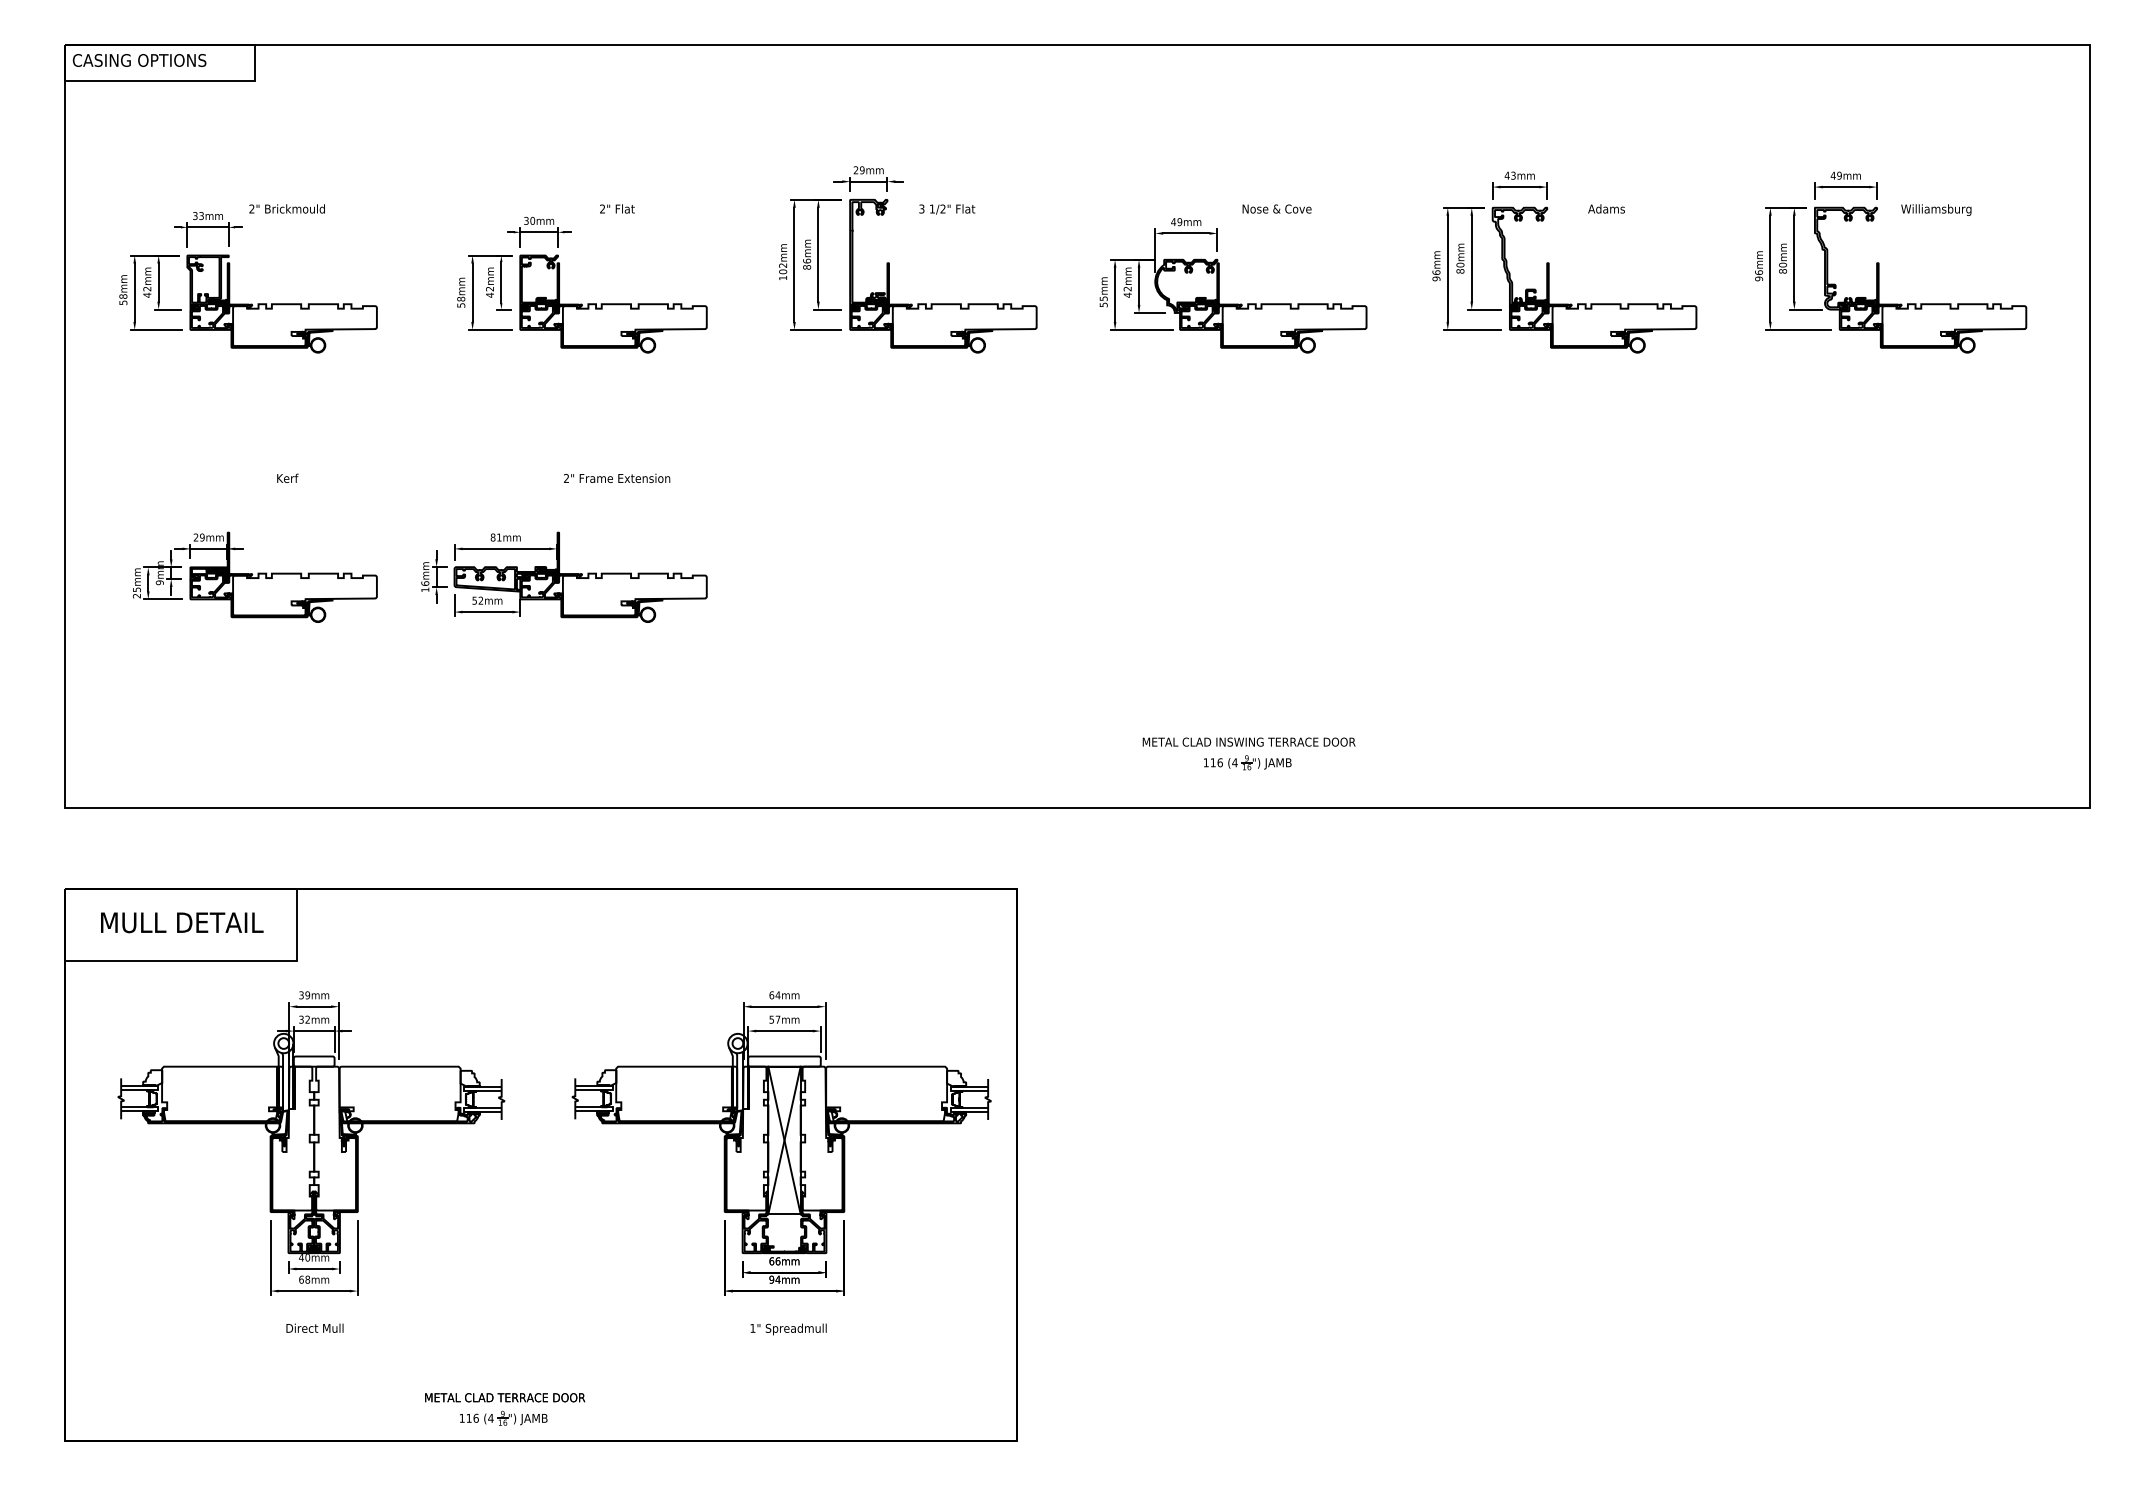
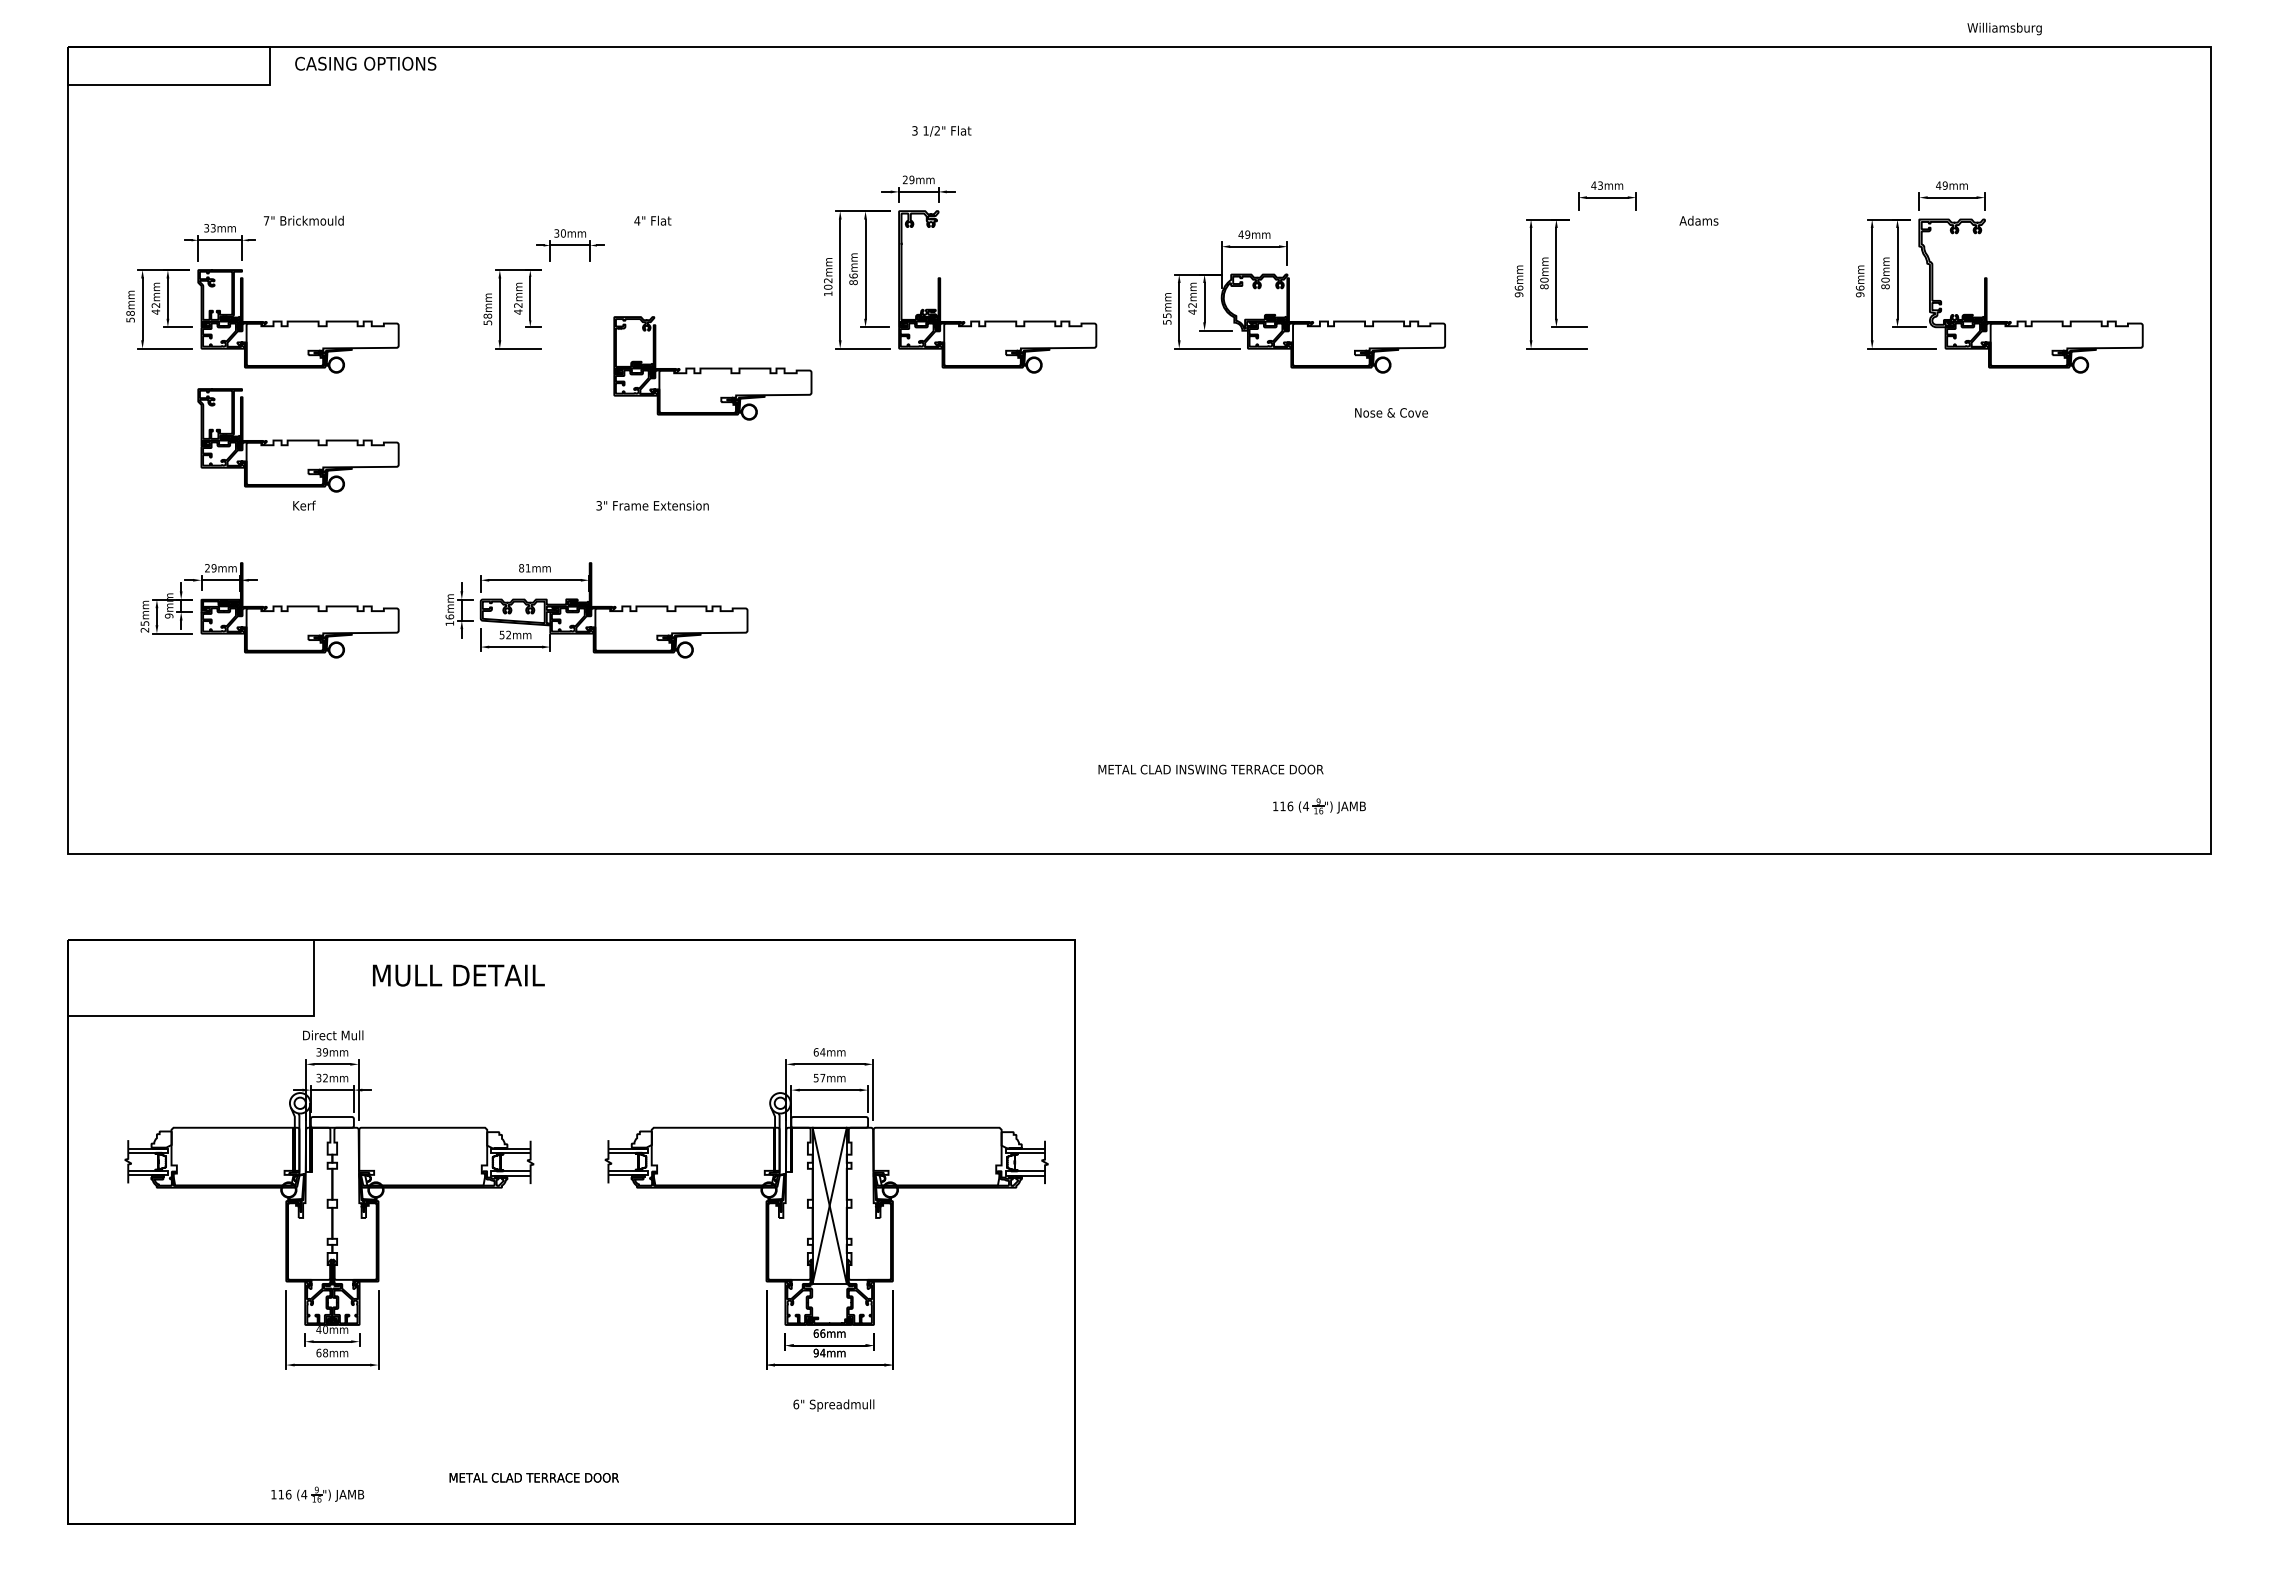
text: (139, 60) -> (365, 63), moved
text: (251, 208) -> (266, 220), 2" -> 7"
text: (602, 208) -> (637, 220), 2" -> 4"
text: (946, 208) -> (941, 130), moved
text: (1277, 208) -> (1391, 412), moved
text: (1936, 209) -> (2004, 28), moved
part: (1593, 303) -> (1685, 320), removed
part: (613, 304) -> (712, 368), moved
part: (282, 416) -> (298, 440), added
text: (565, 478) -> (598, 505), 2" -> 3"
text: (1248, 742) -> (1210, 769), moved
text: (181, 922) -> (458, 975), moved
text: (315, 1328) -> (333, 1035), moved
text: (753, 1328) -> (796, 1404), 1" -> 6"
part: (503, 1418) -> (317, 1494), moved

